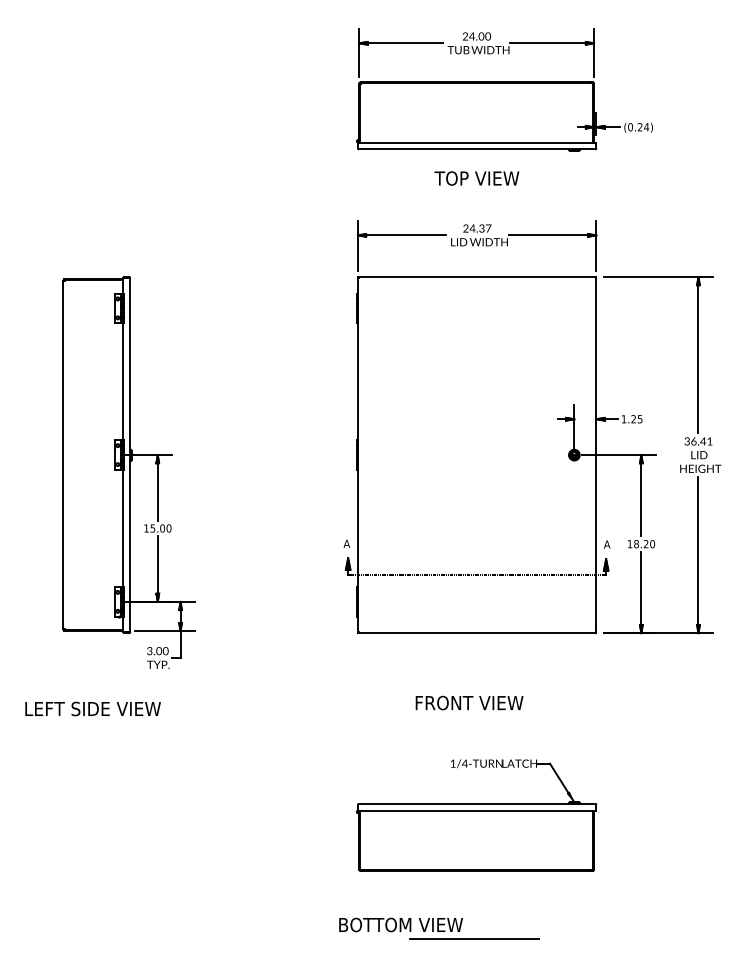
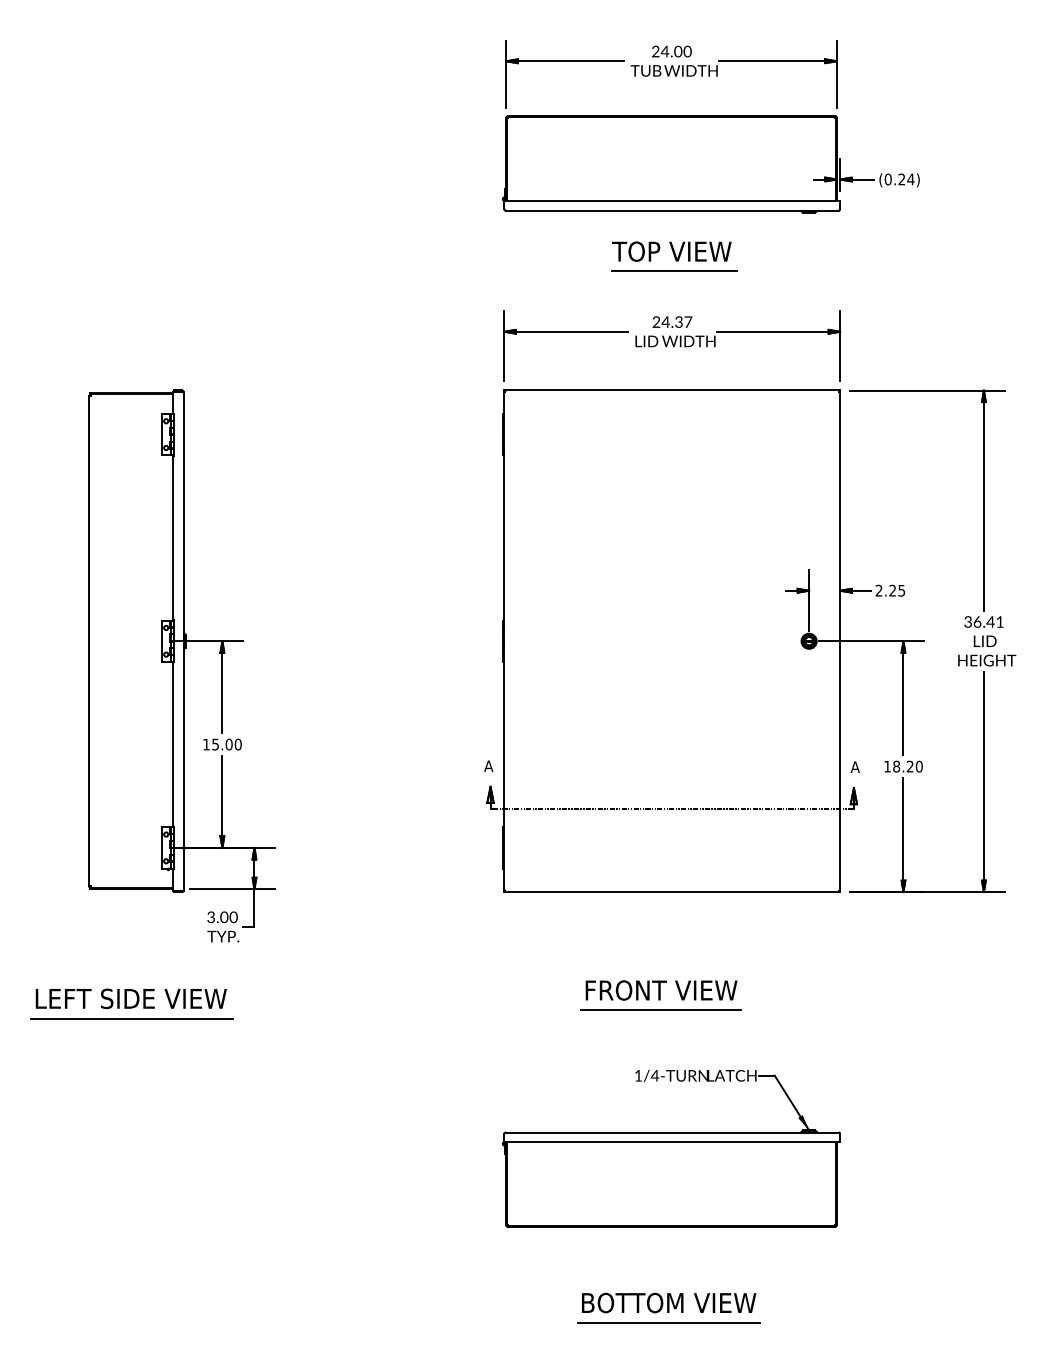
line: (478, 192) -> (674, 271), added
text: (623, 419) -> (878, 590), 1.25 -> 2.25
line: (468, 717) -> (660, 1010), added
line: (93, 722) -> (132, 1018), added
text: (401, 924) -> (669, 1302), moved

